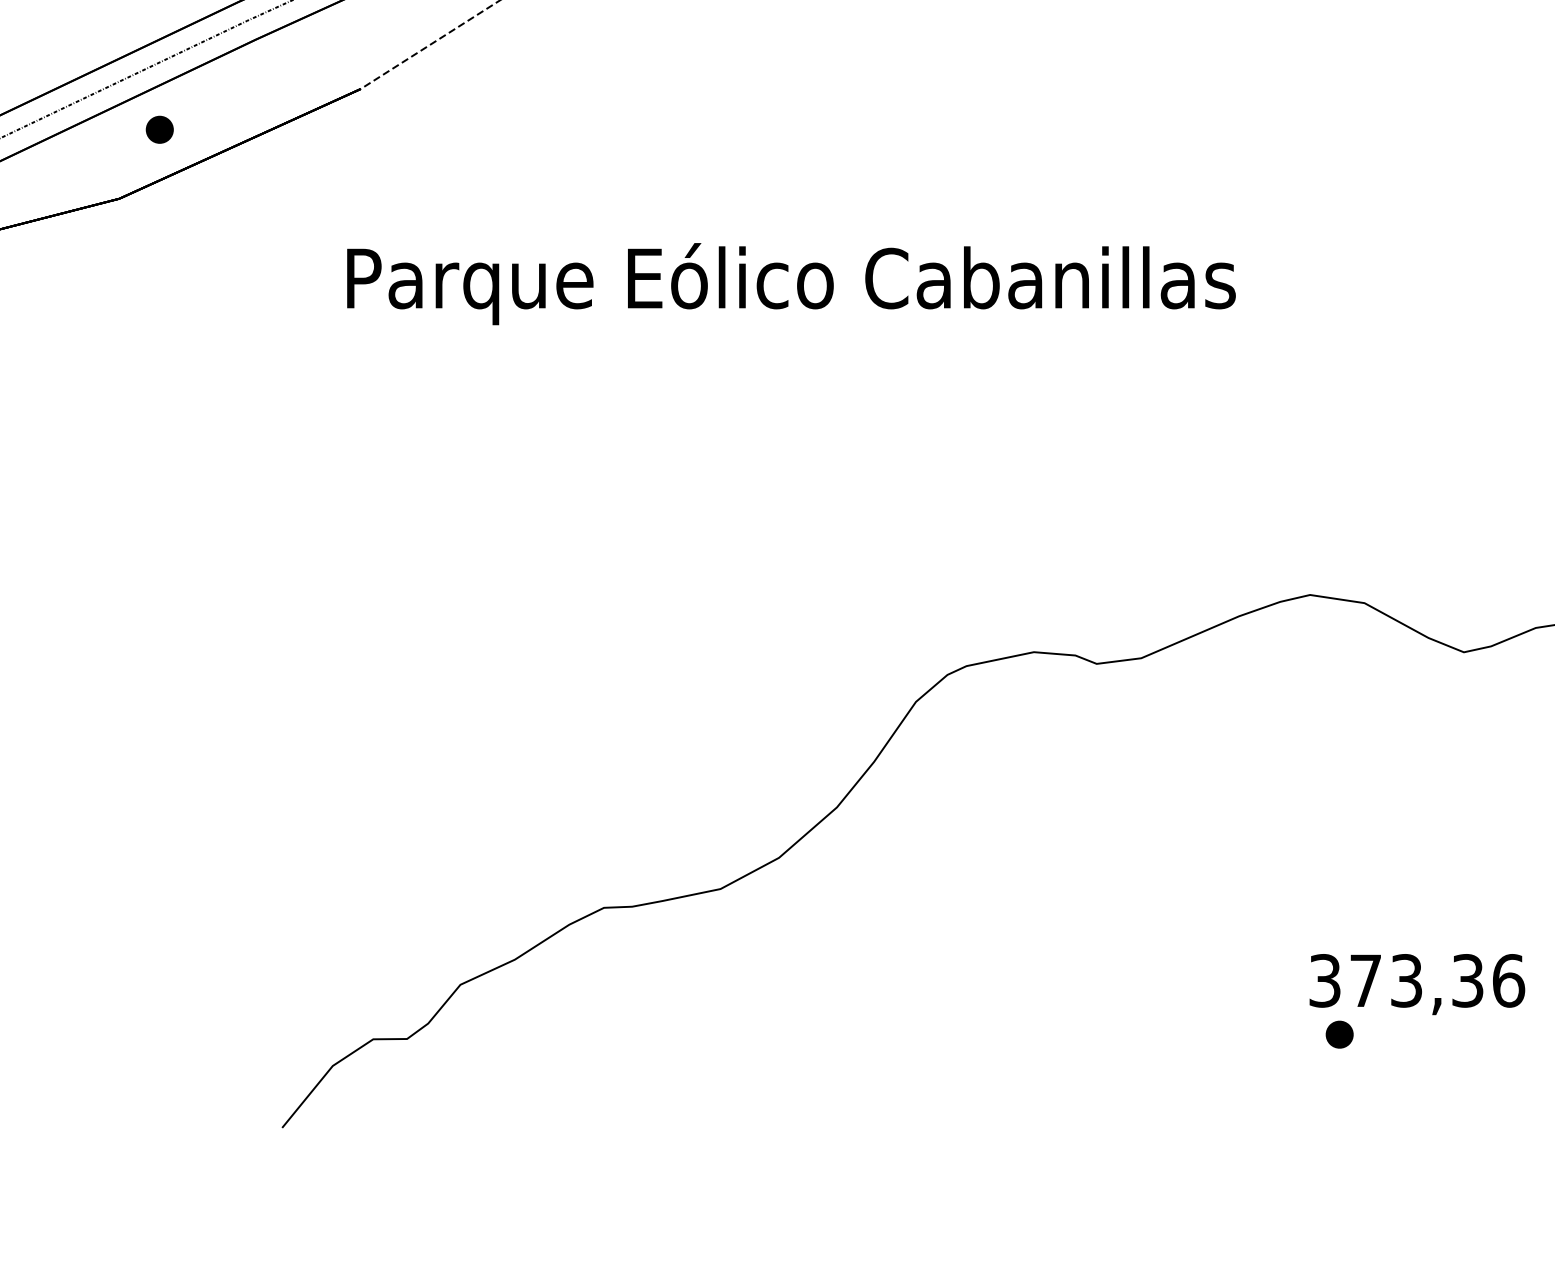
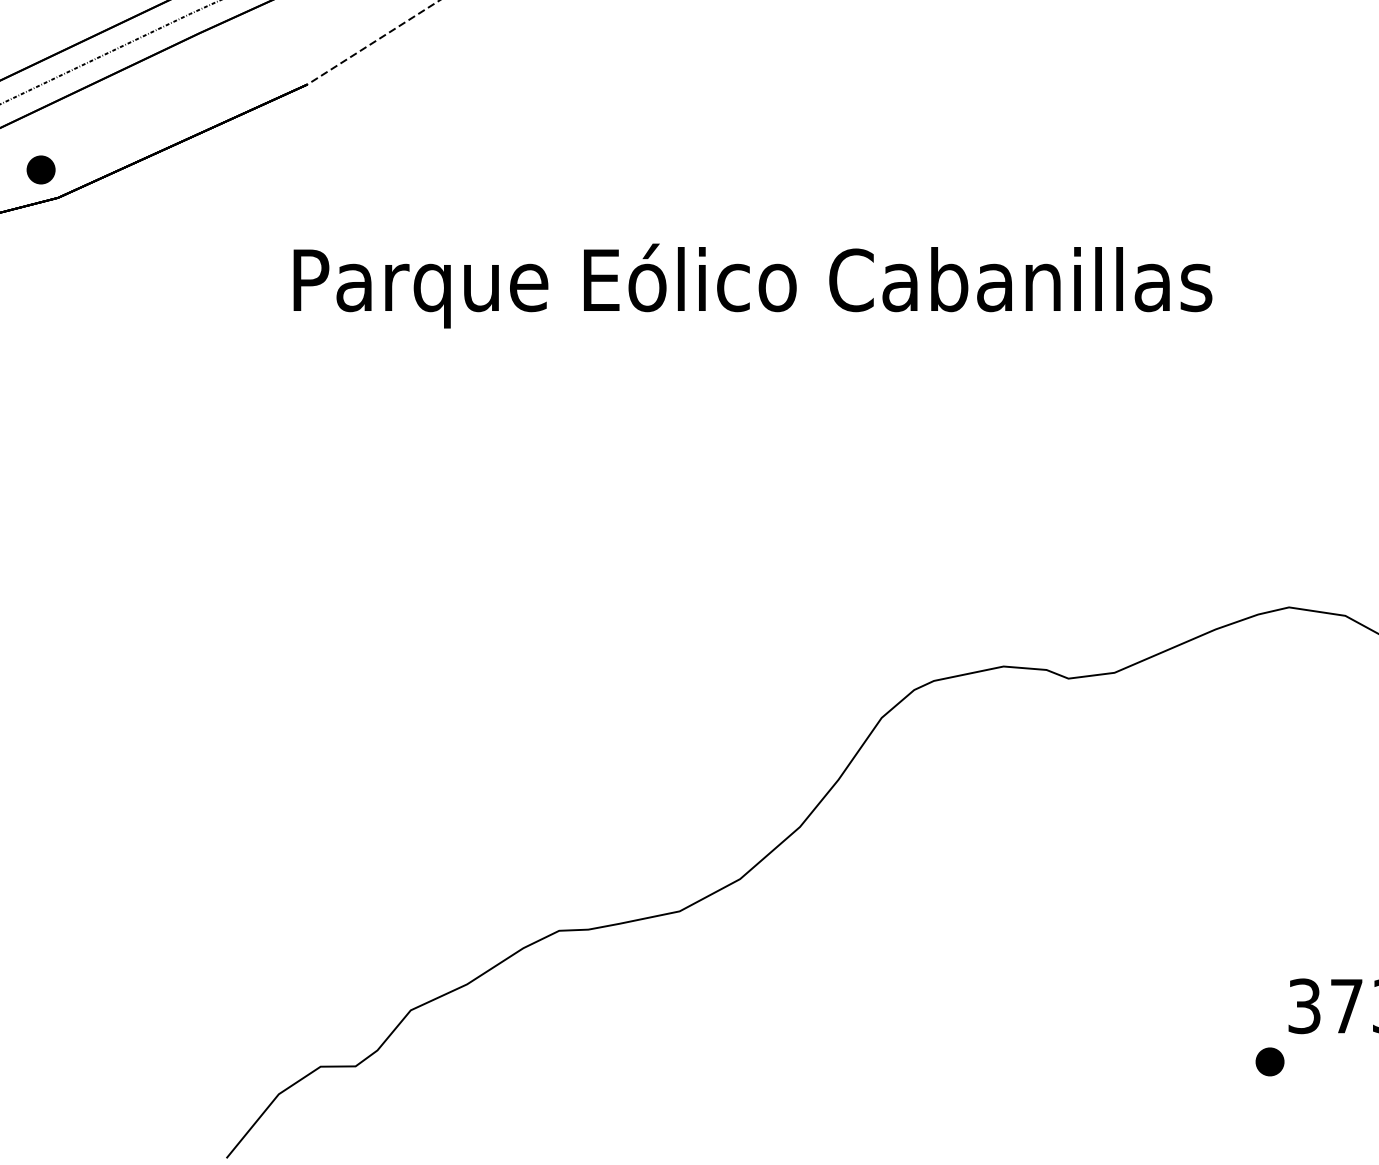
part: (159, 129) -> (40, 169), moved
part: (1339, 1034) -> (1269, 1061), moved

